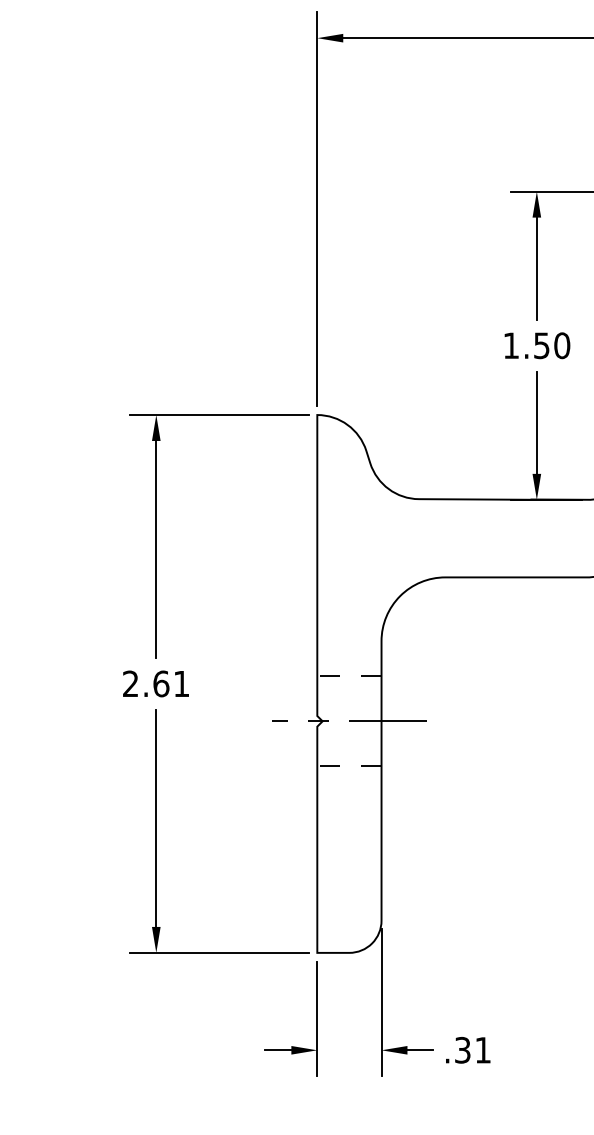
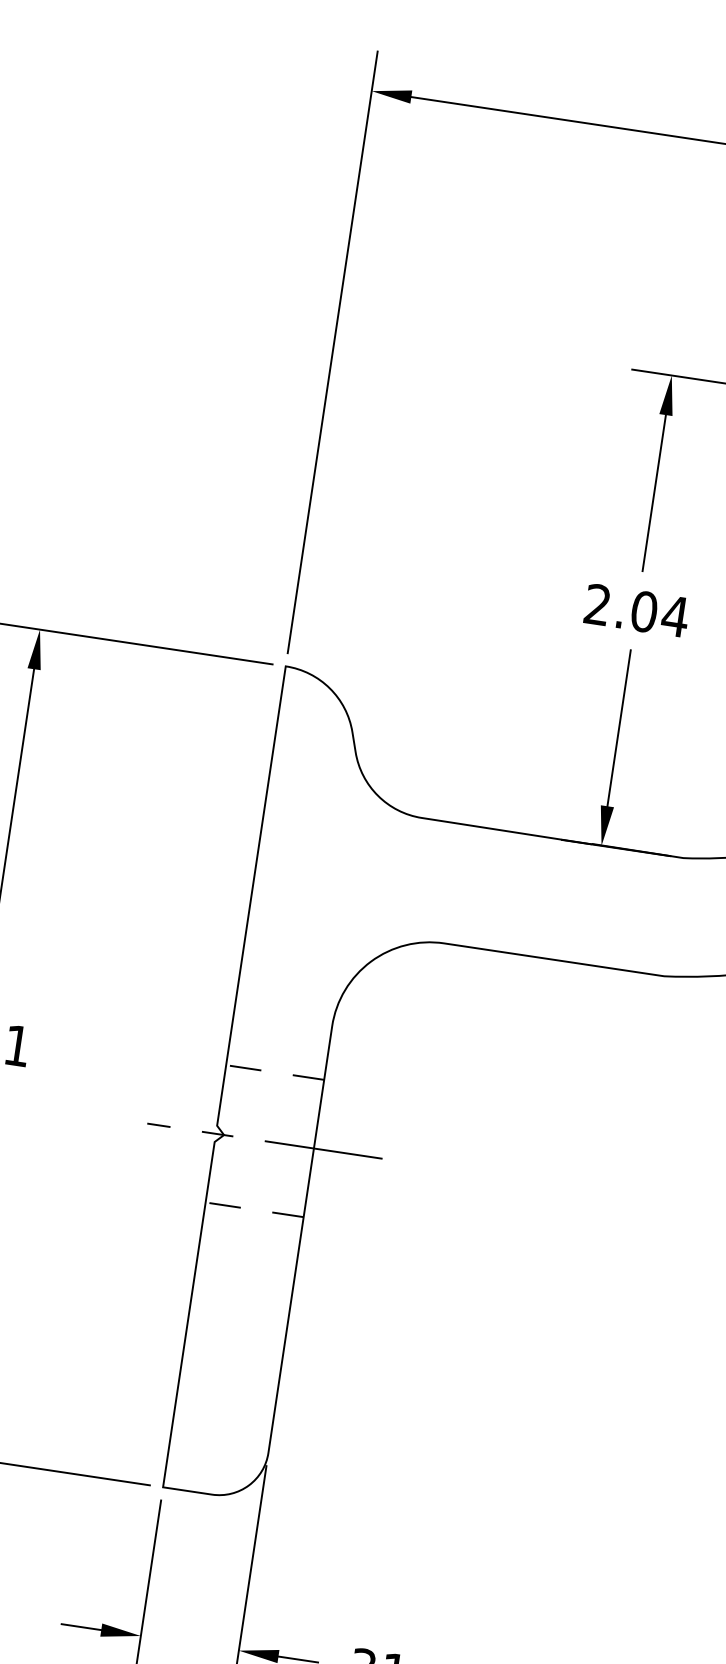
text: (536, 345) -> (636, 610), 1.50 -> 2.04

